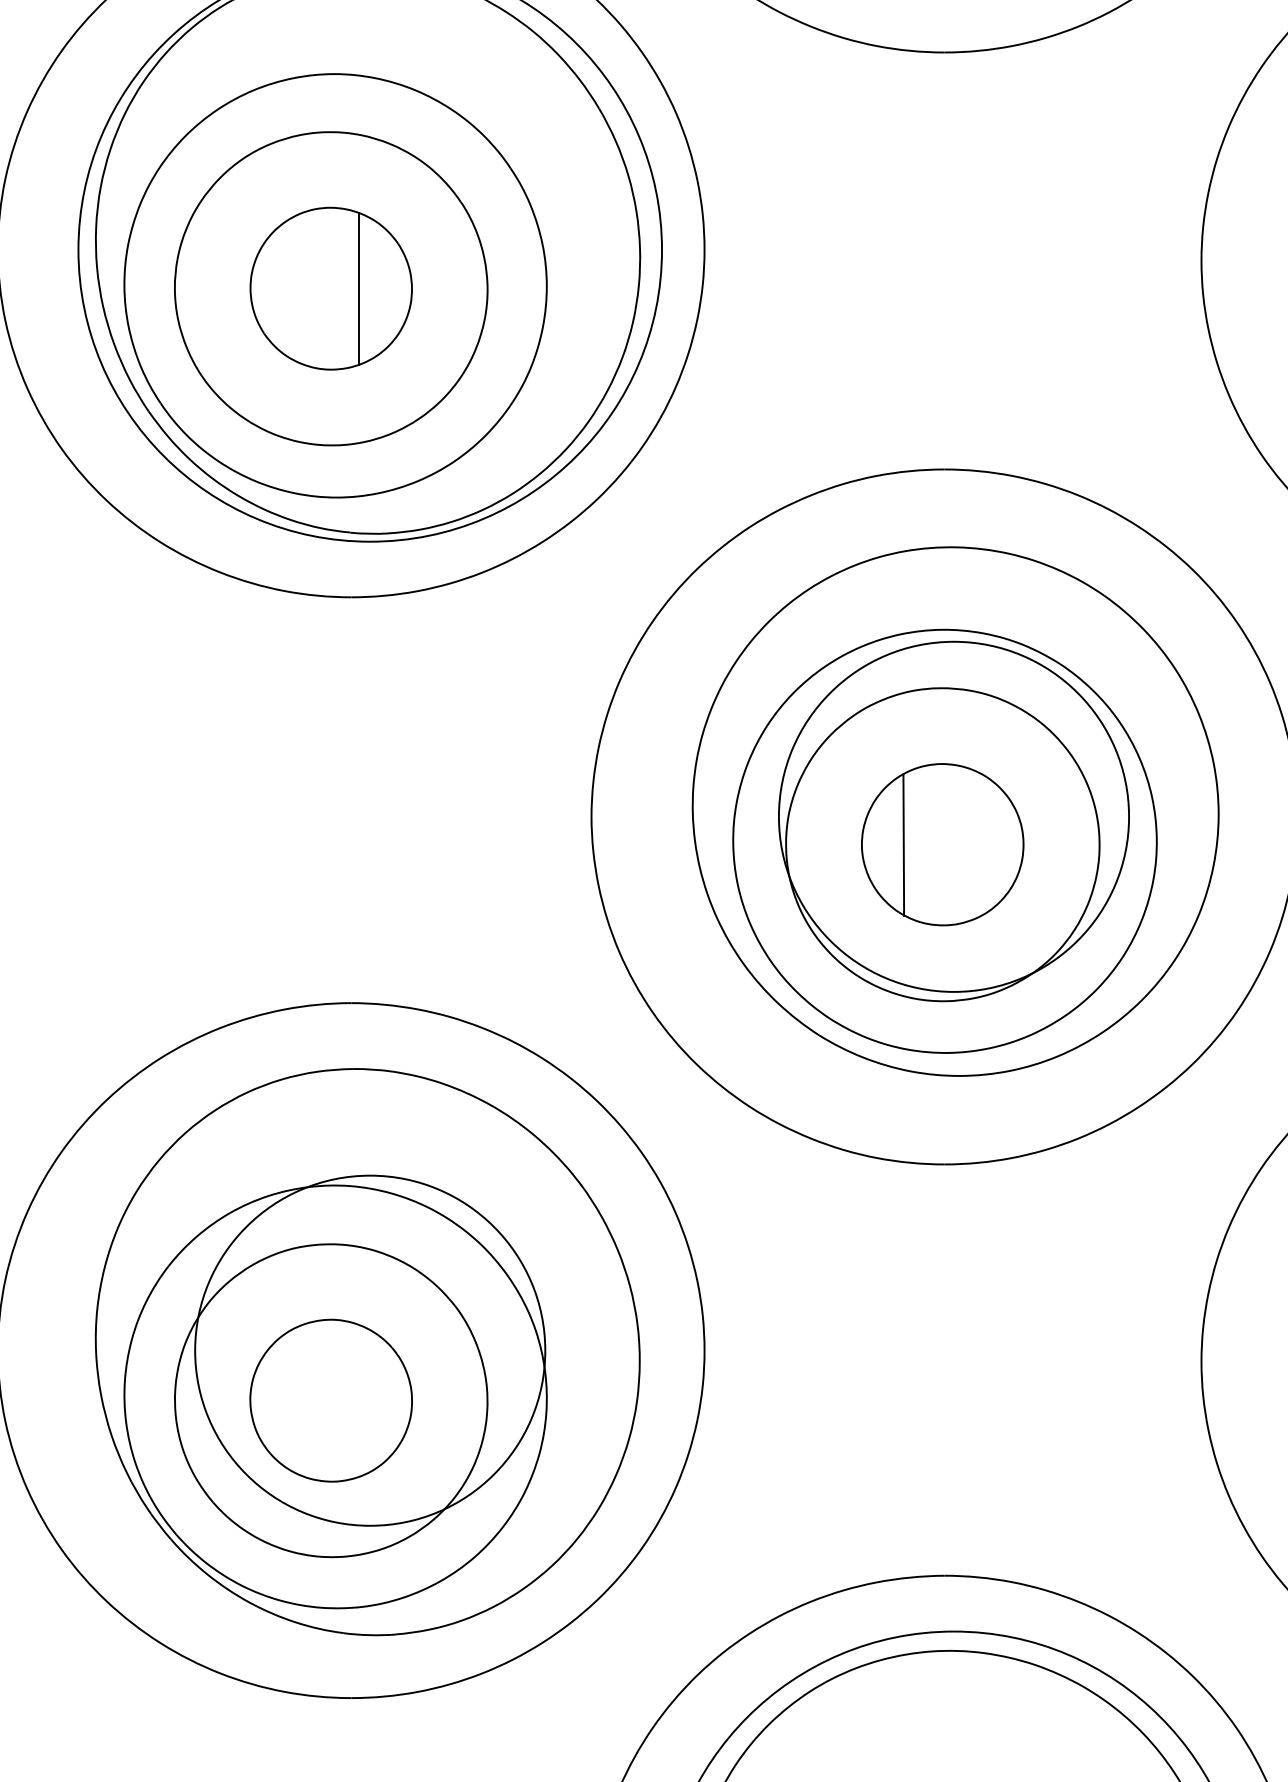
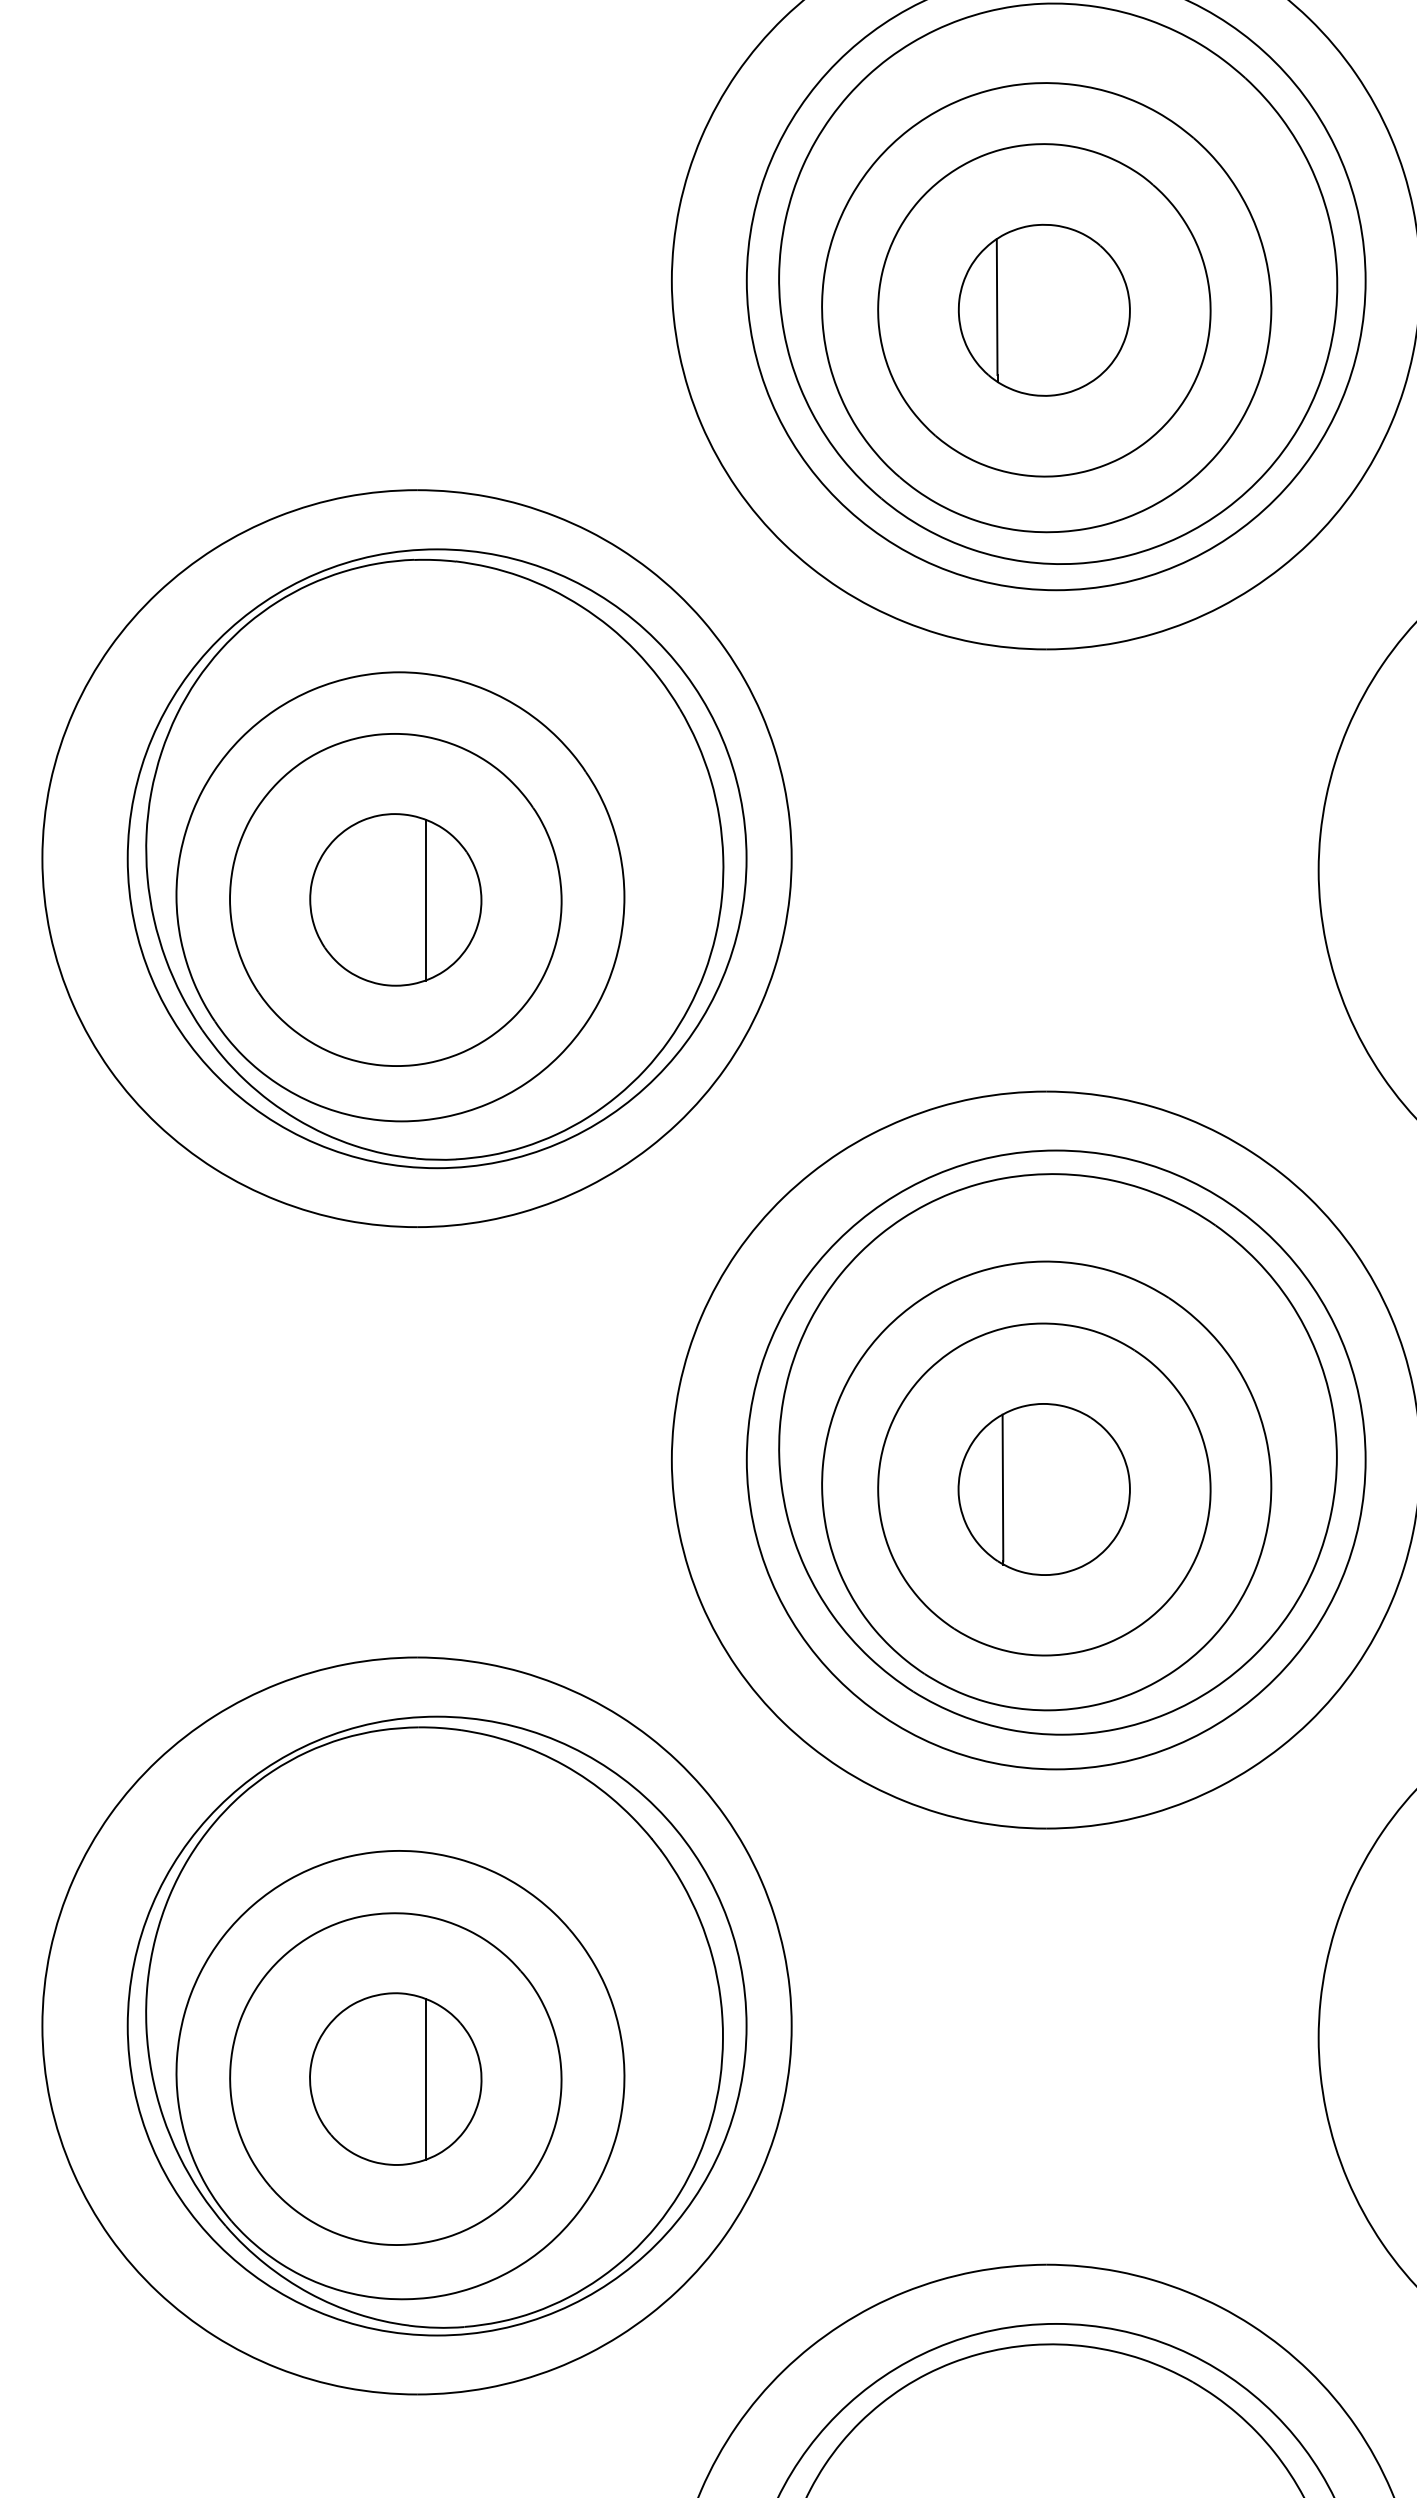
circle: (953, 816) -> (1055, 1459), size x1.67
circle: (369, 1350) -> (436, 2025), size x1.67
line: (359, 1400) -> (425, 2078), added

